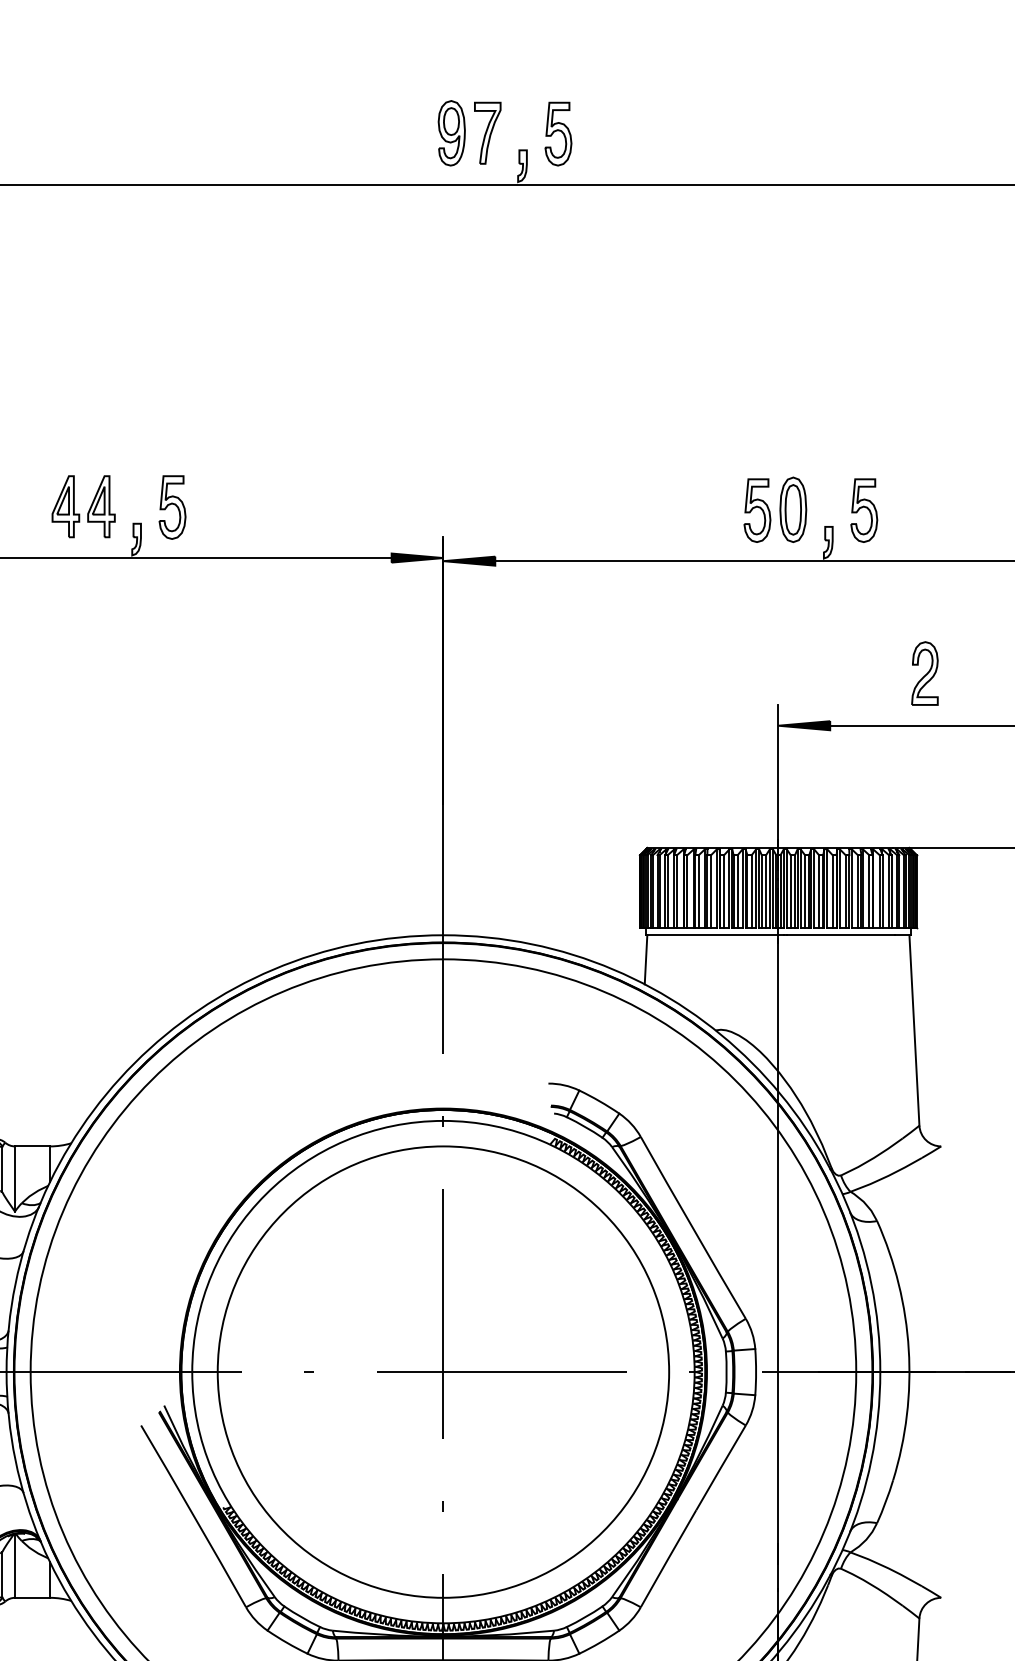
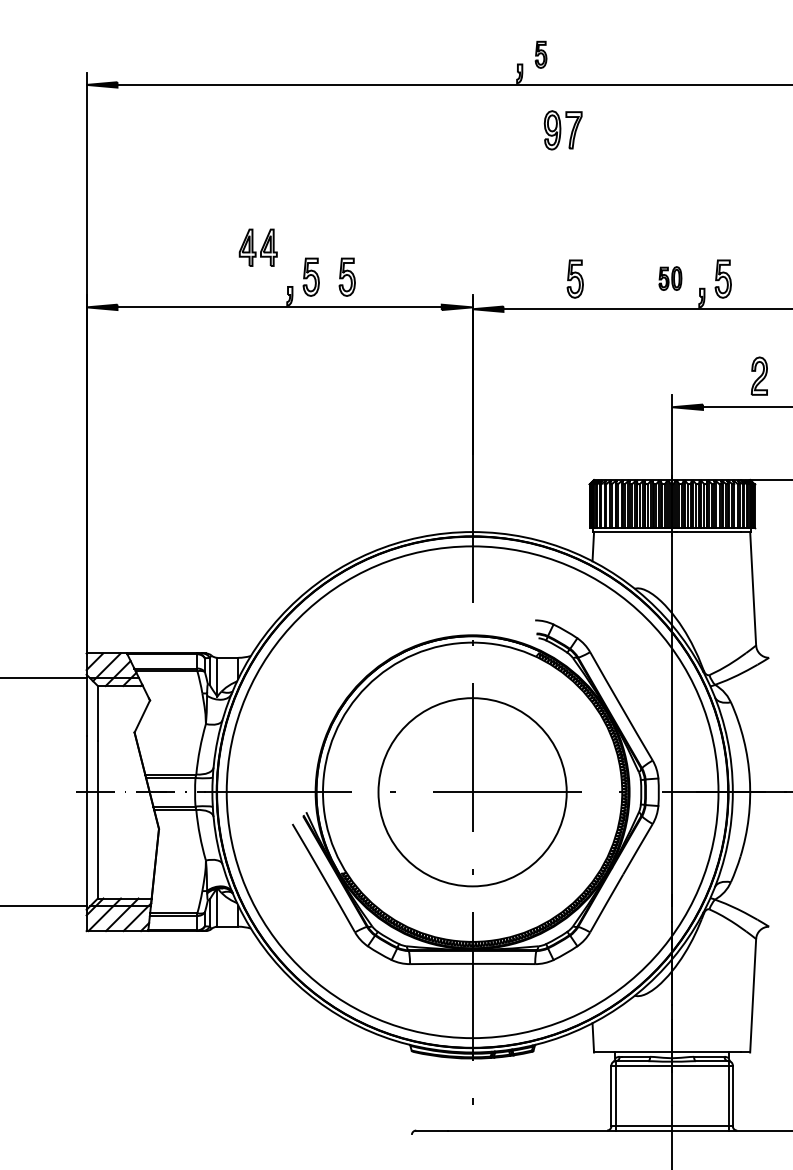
part: (468, 133) -> (562, 130), moved
part: (557, 133) -> (540, 54), size x0.7
part: (82, 506) -> (257, 247), moved
part: (231, 506) -> (346, 276), added
part: (614, 509) -> (574, 278), added
part: (775, 509) -> (670, 278), size x0.6
circle: (443, 1370) -> (472, 791), size x0.7

